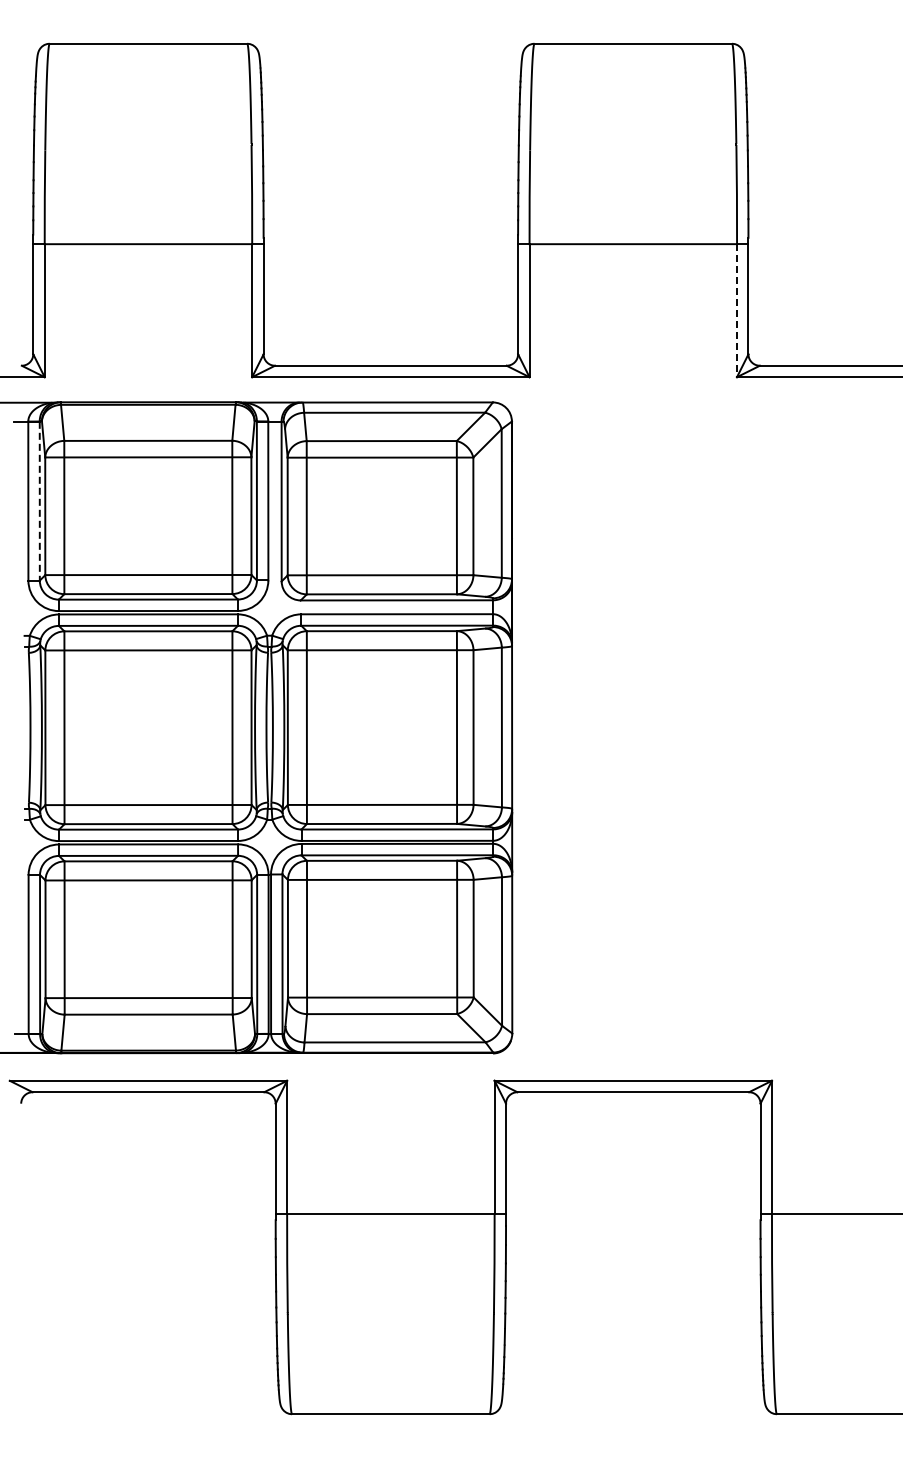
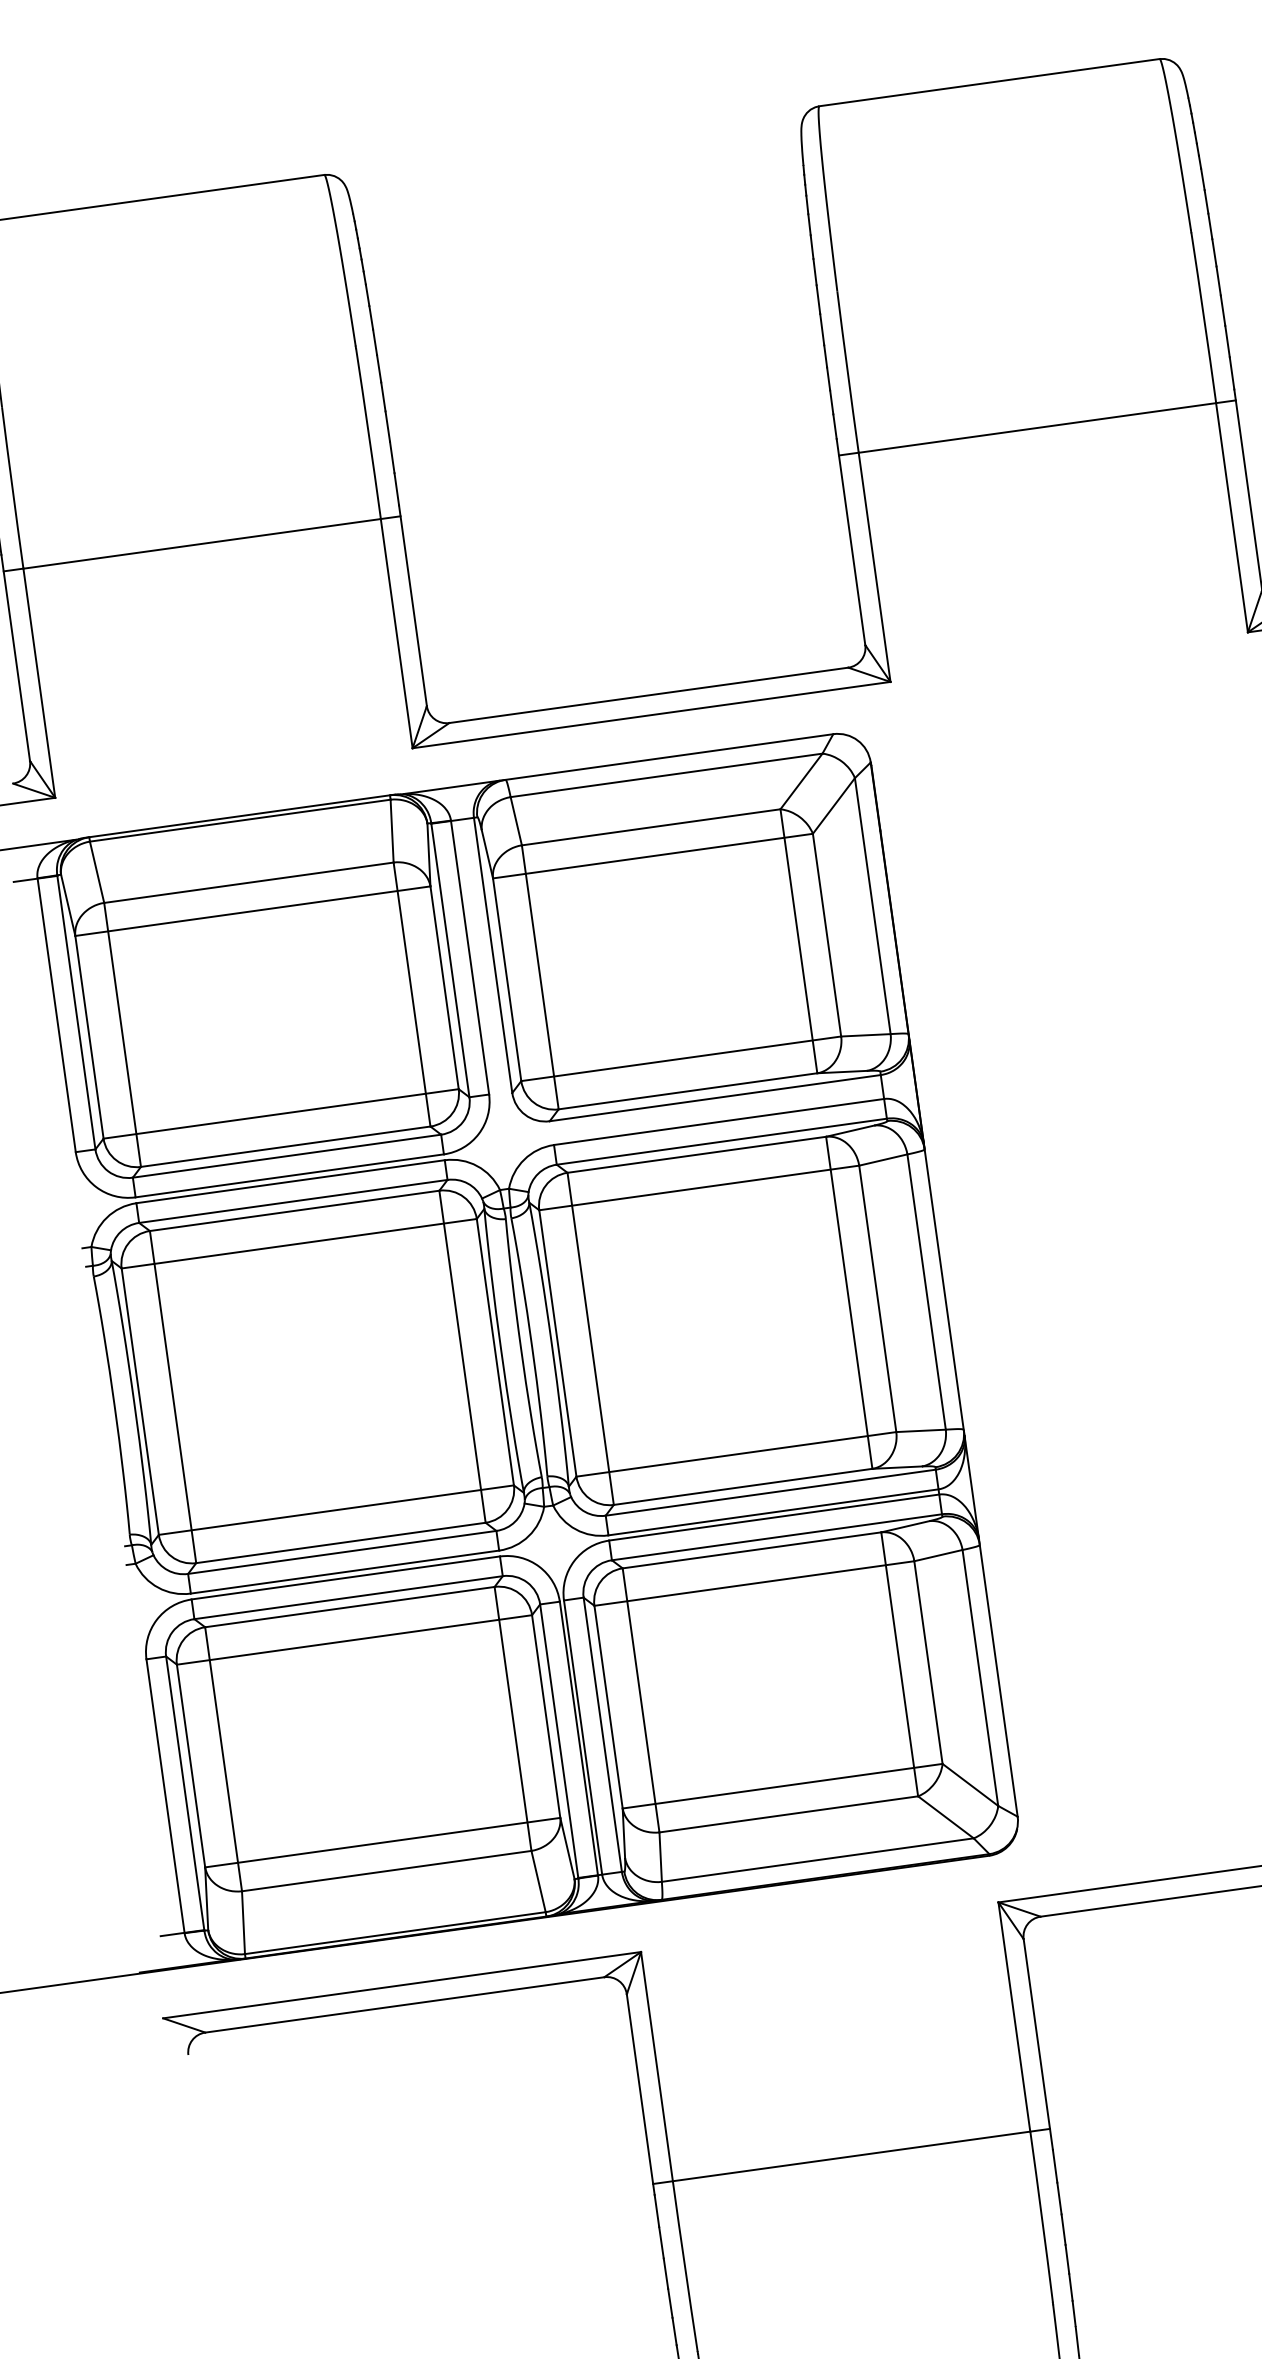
line: (737, 310) -> (1232, 517), dashed -> solid
line: (39, 501) -> (75, 1013), dashed -> solid

